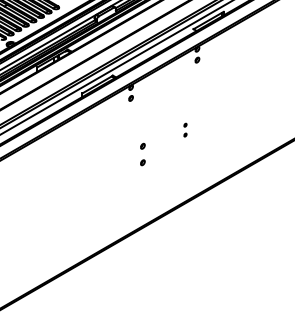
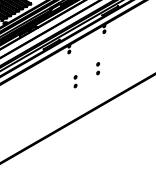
part: (184, 129) -> (97, 68), size x1.67

